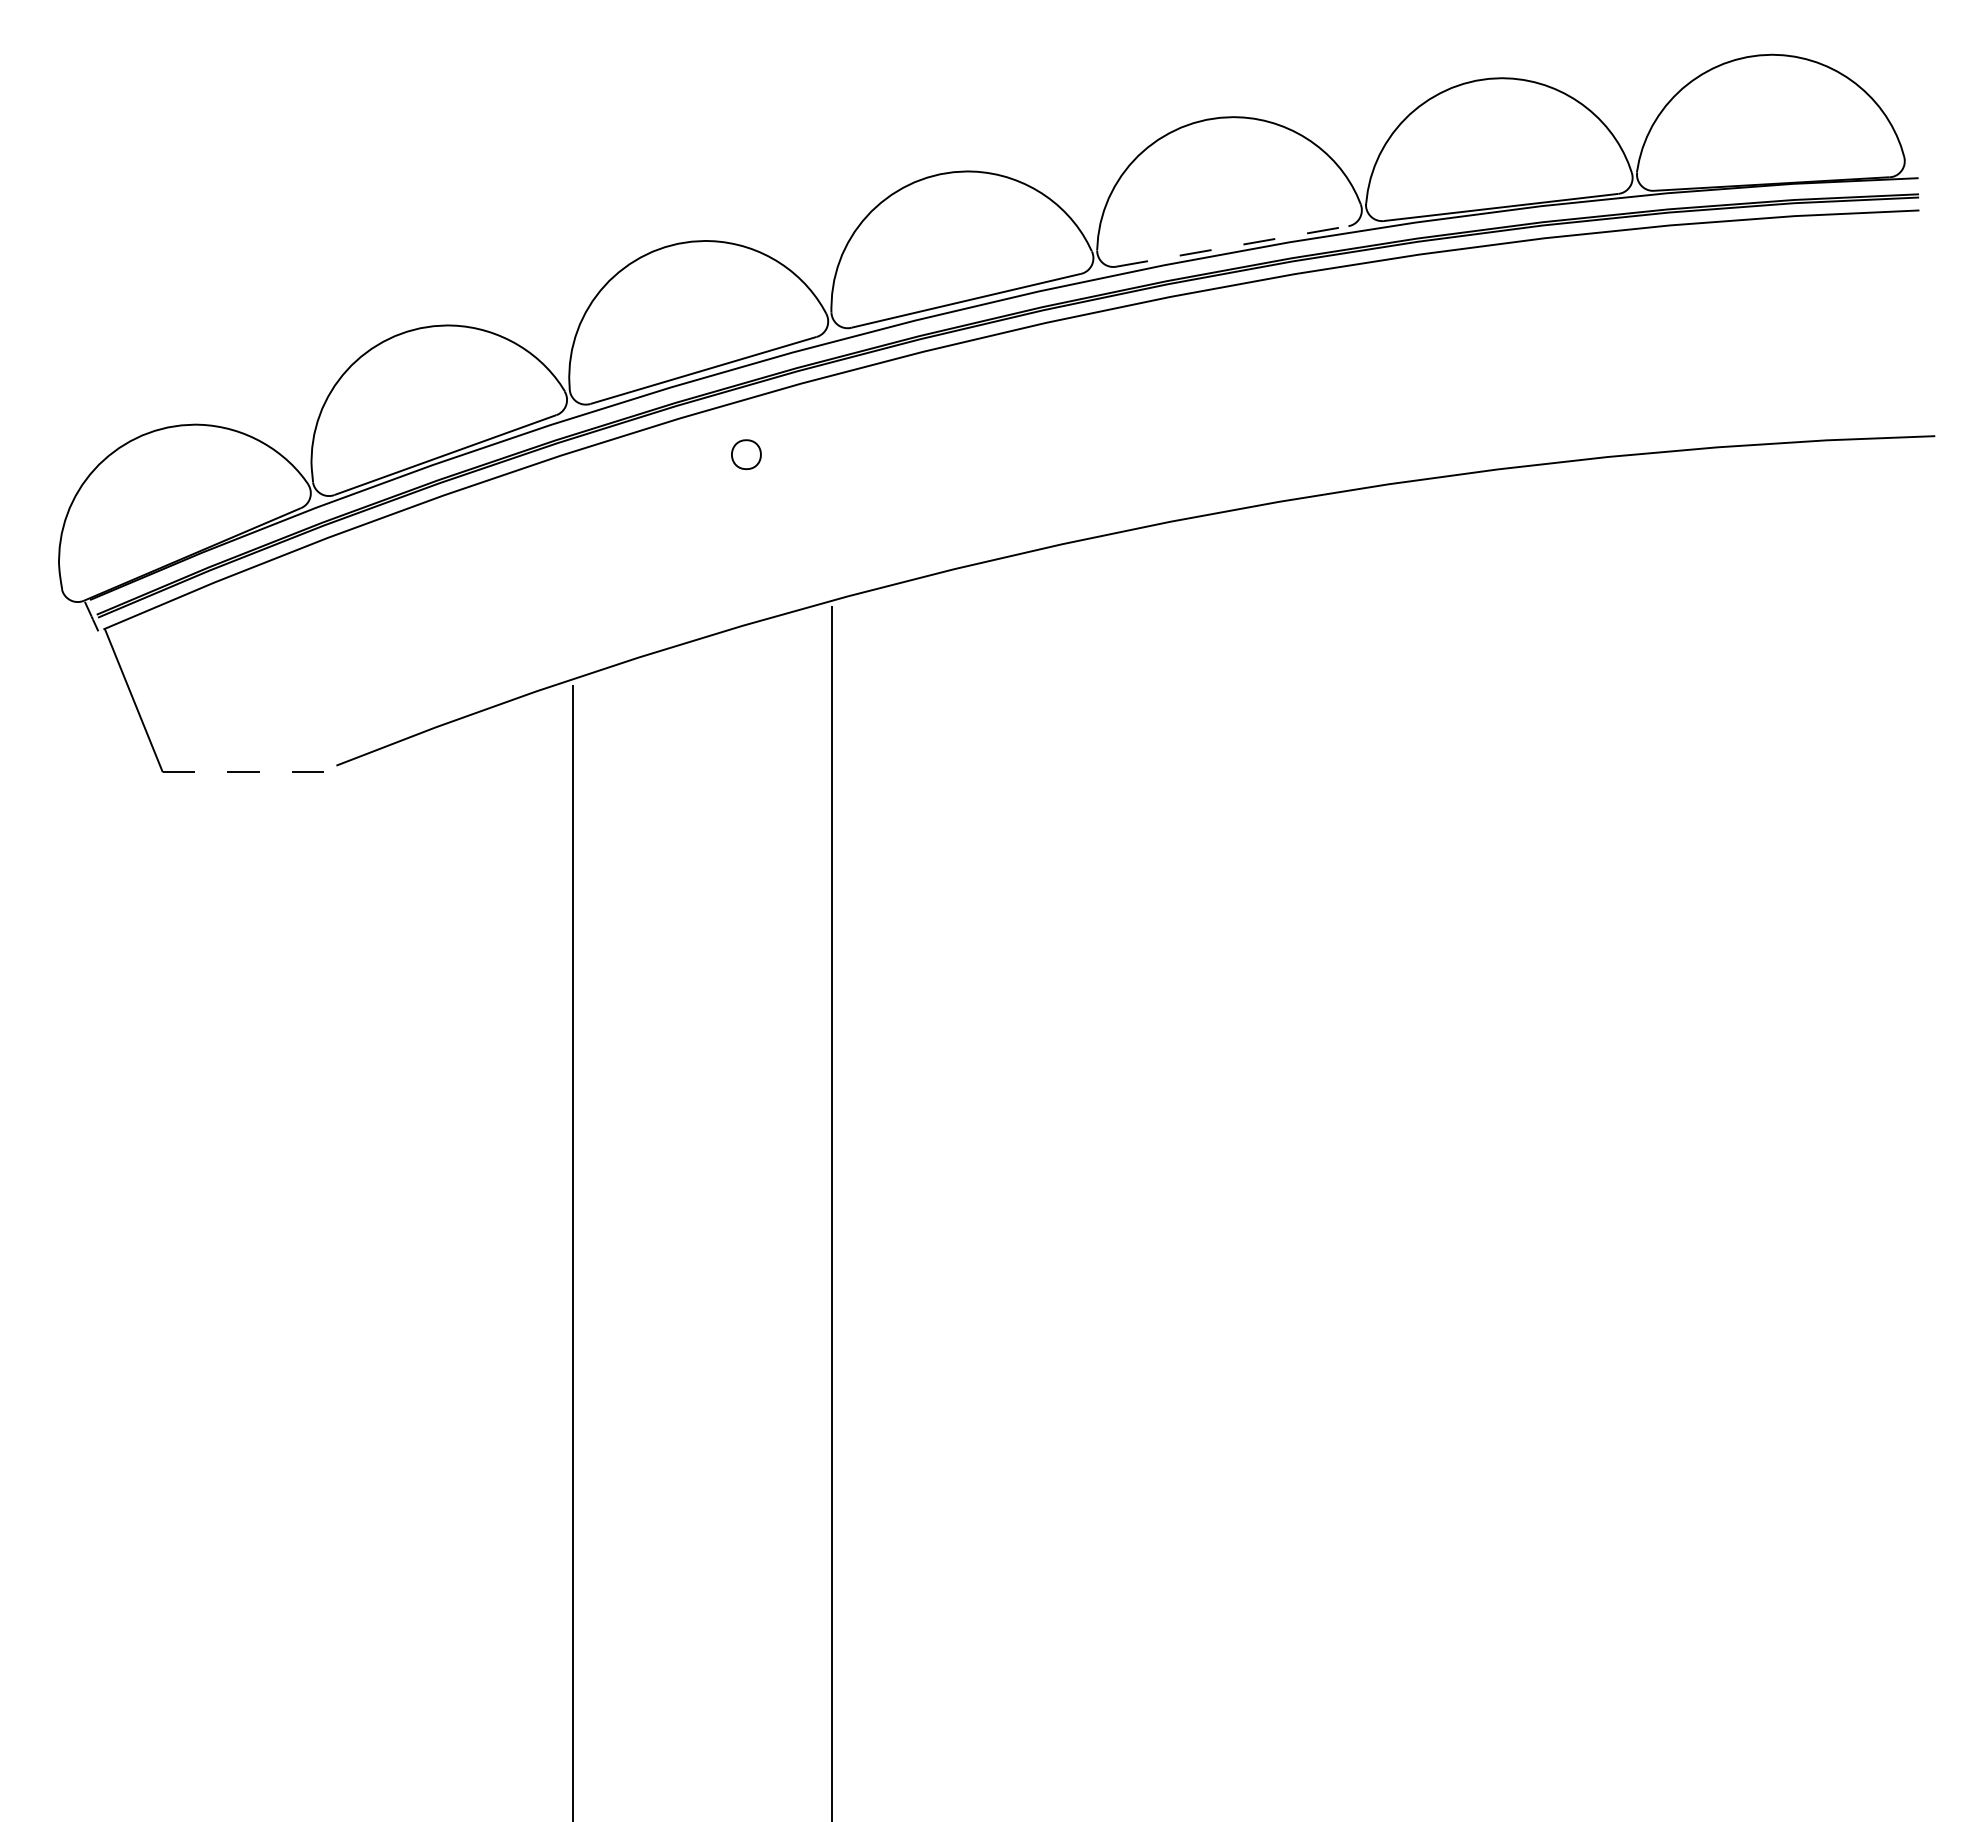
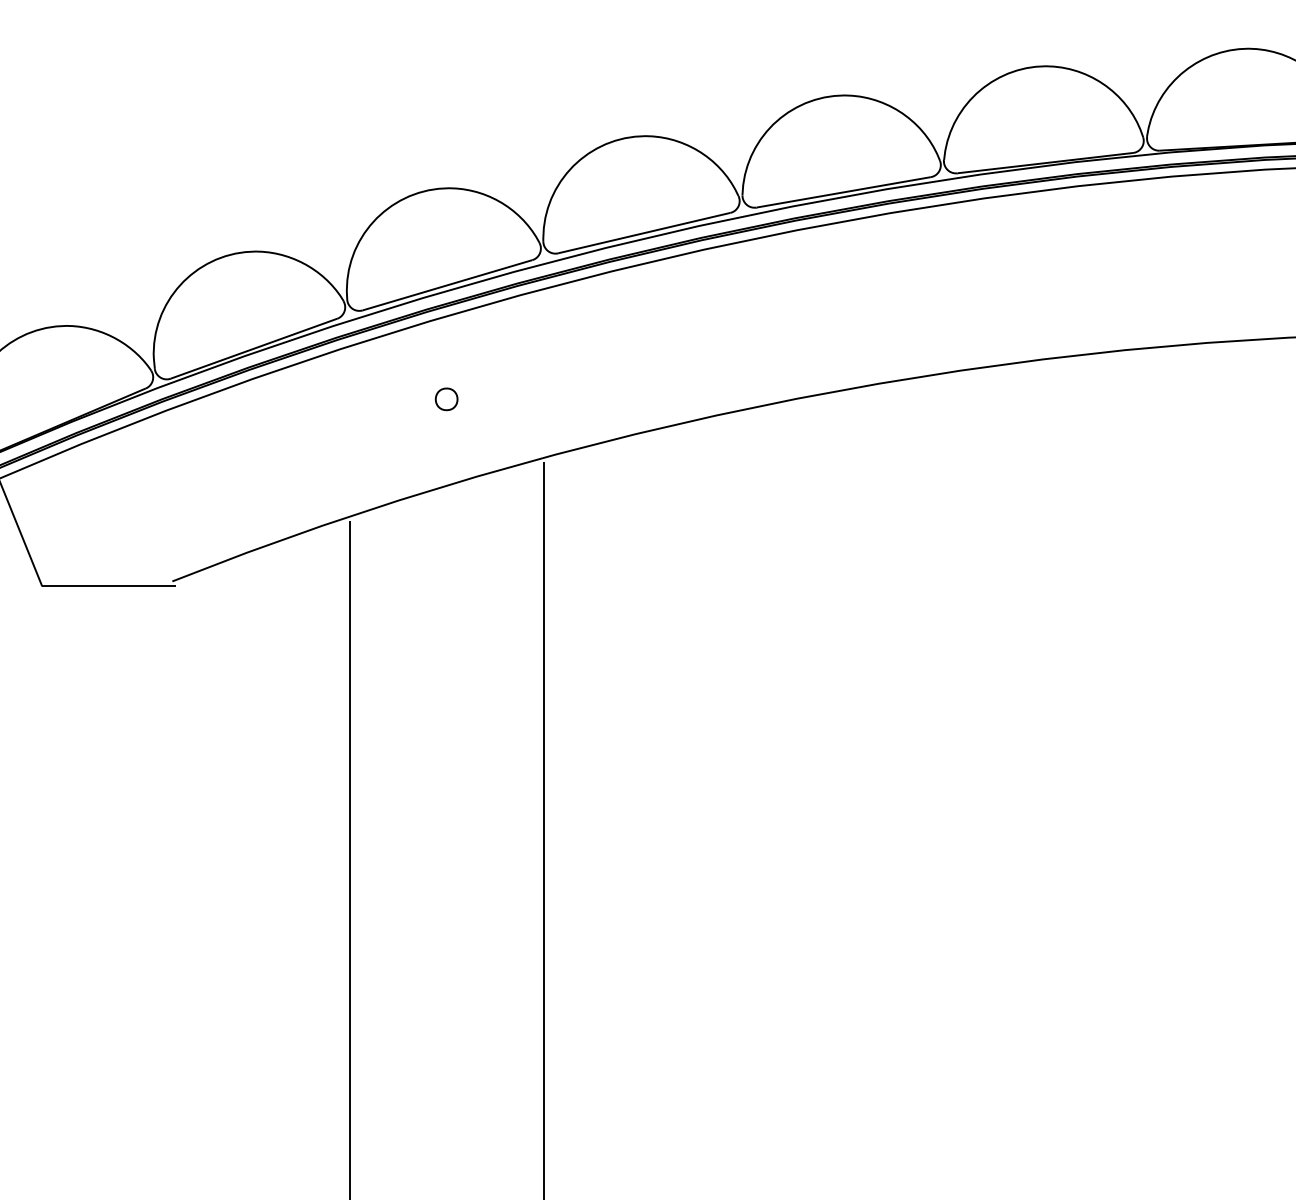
line: (1232, 246) -> (843, 192), dashed -> solid
part: (746, 454) -> (446, 399), moved
line: (252, 772) -> (109, 586), dashed -> solid

